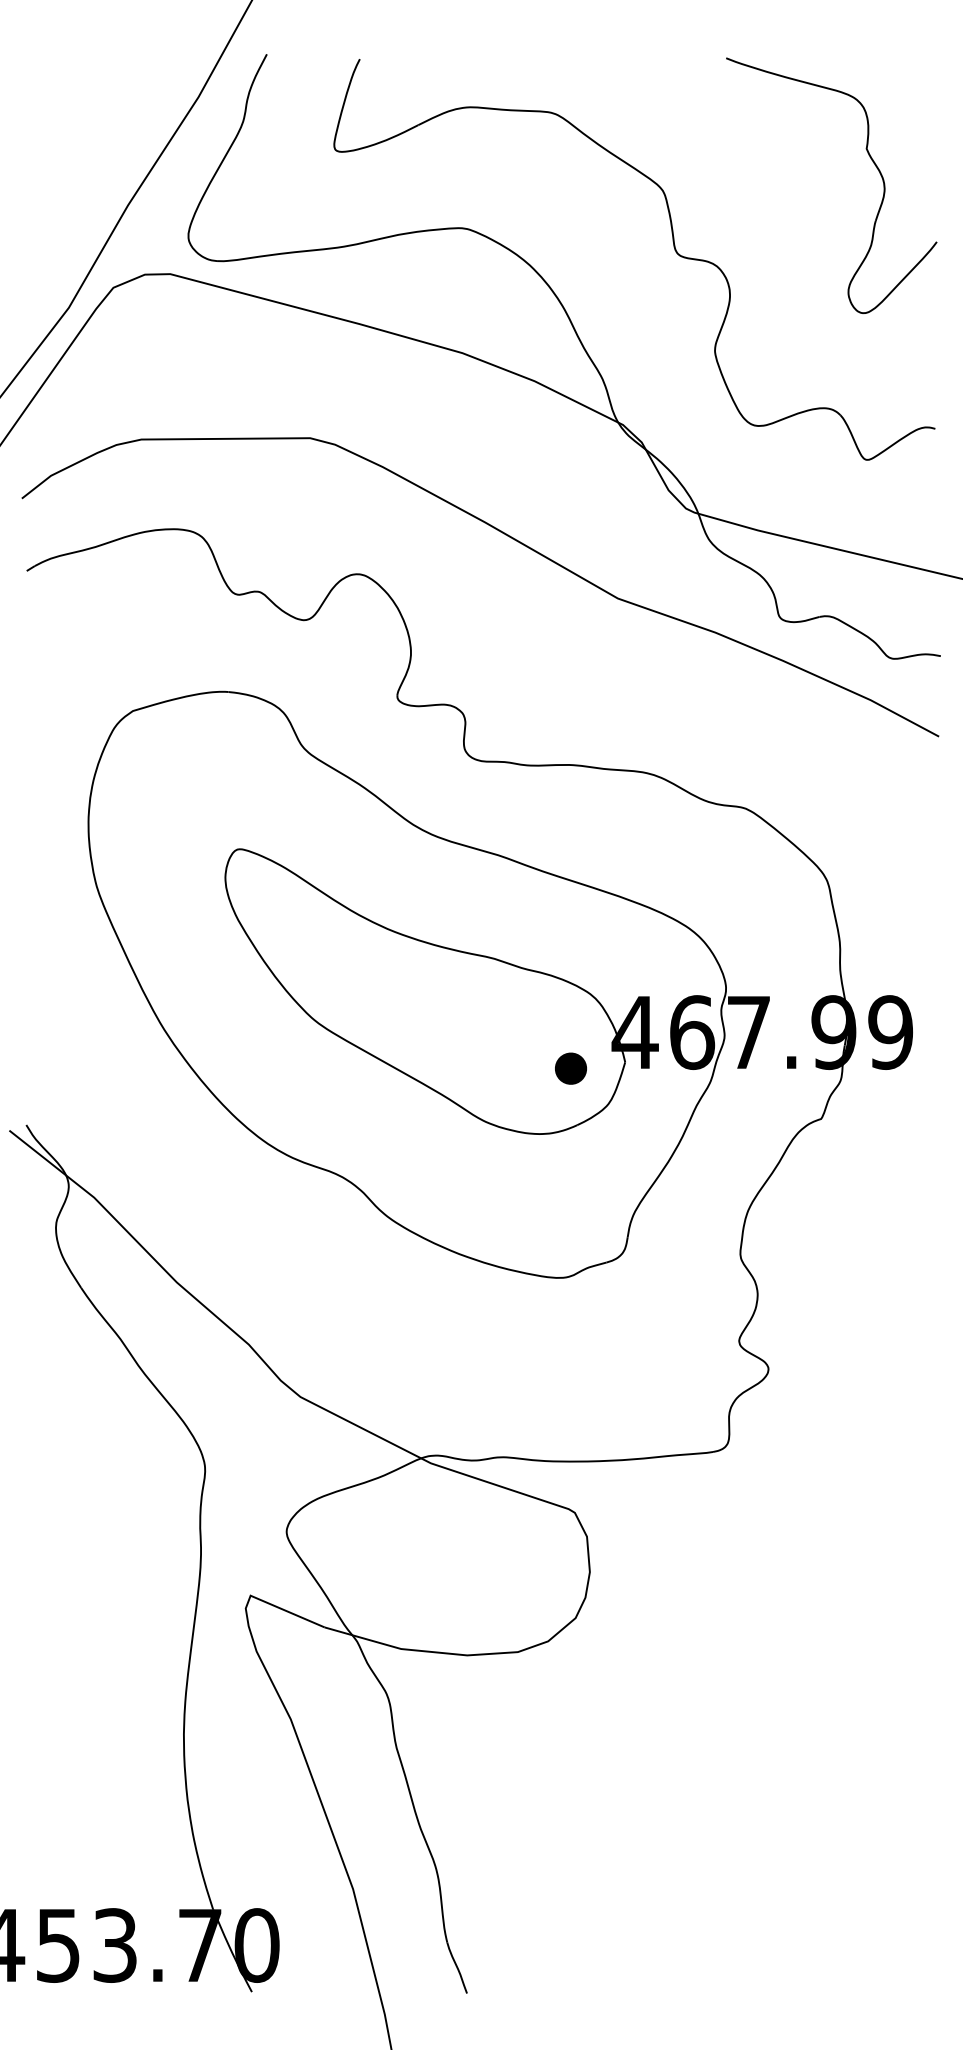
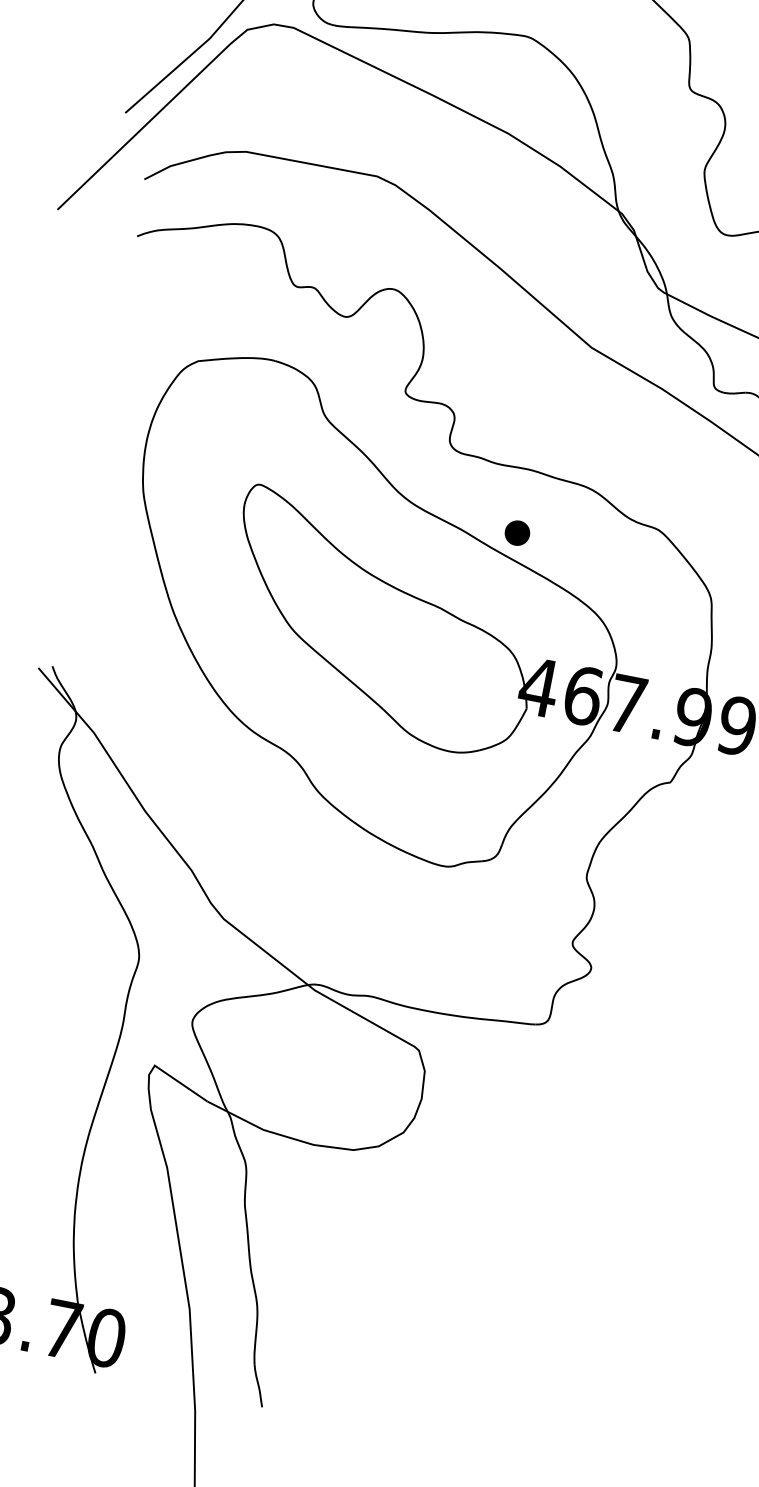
part: (570, 1068) -> (517, 532), moved

